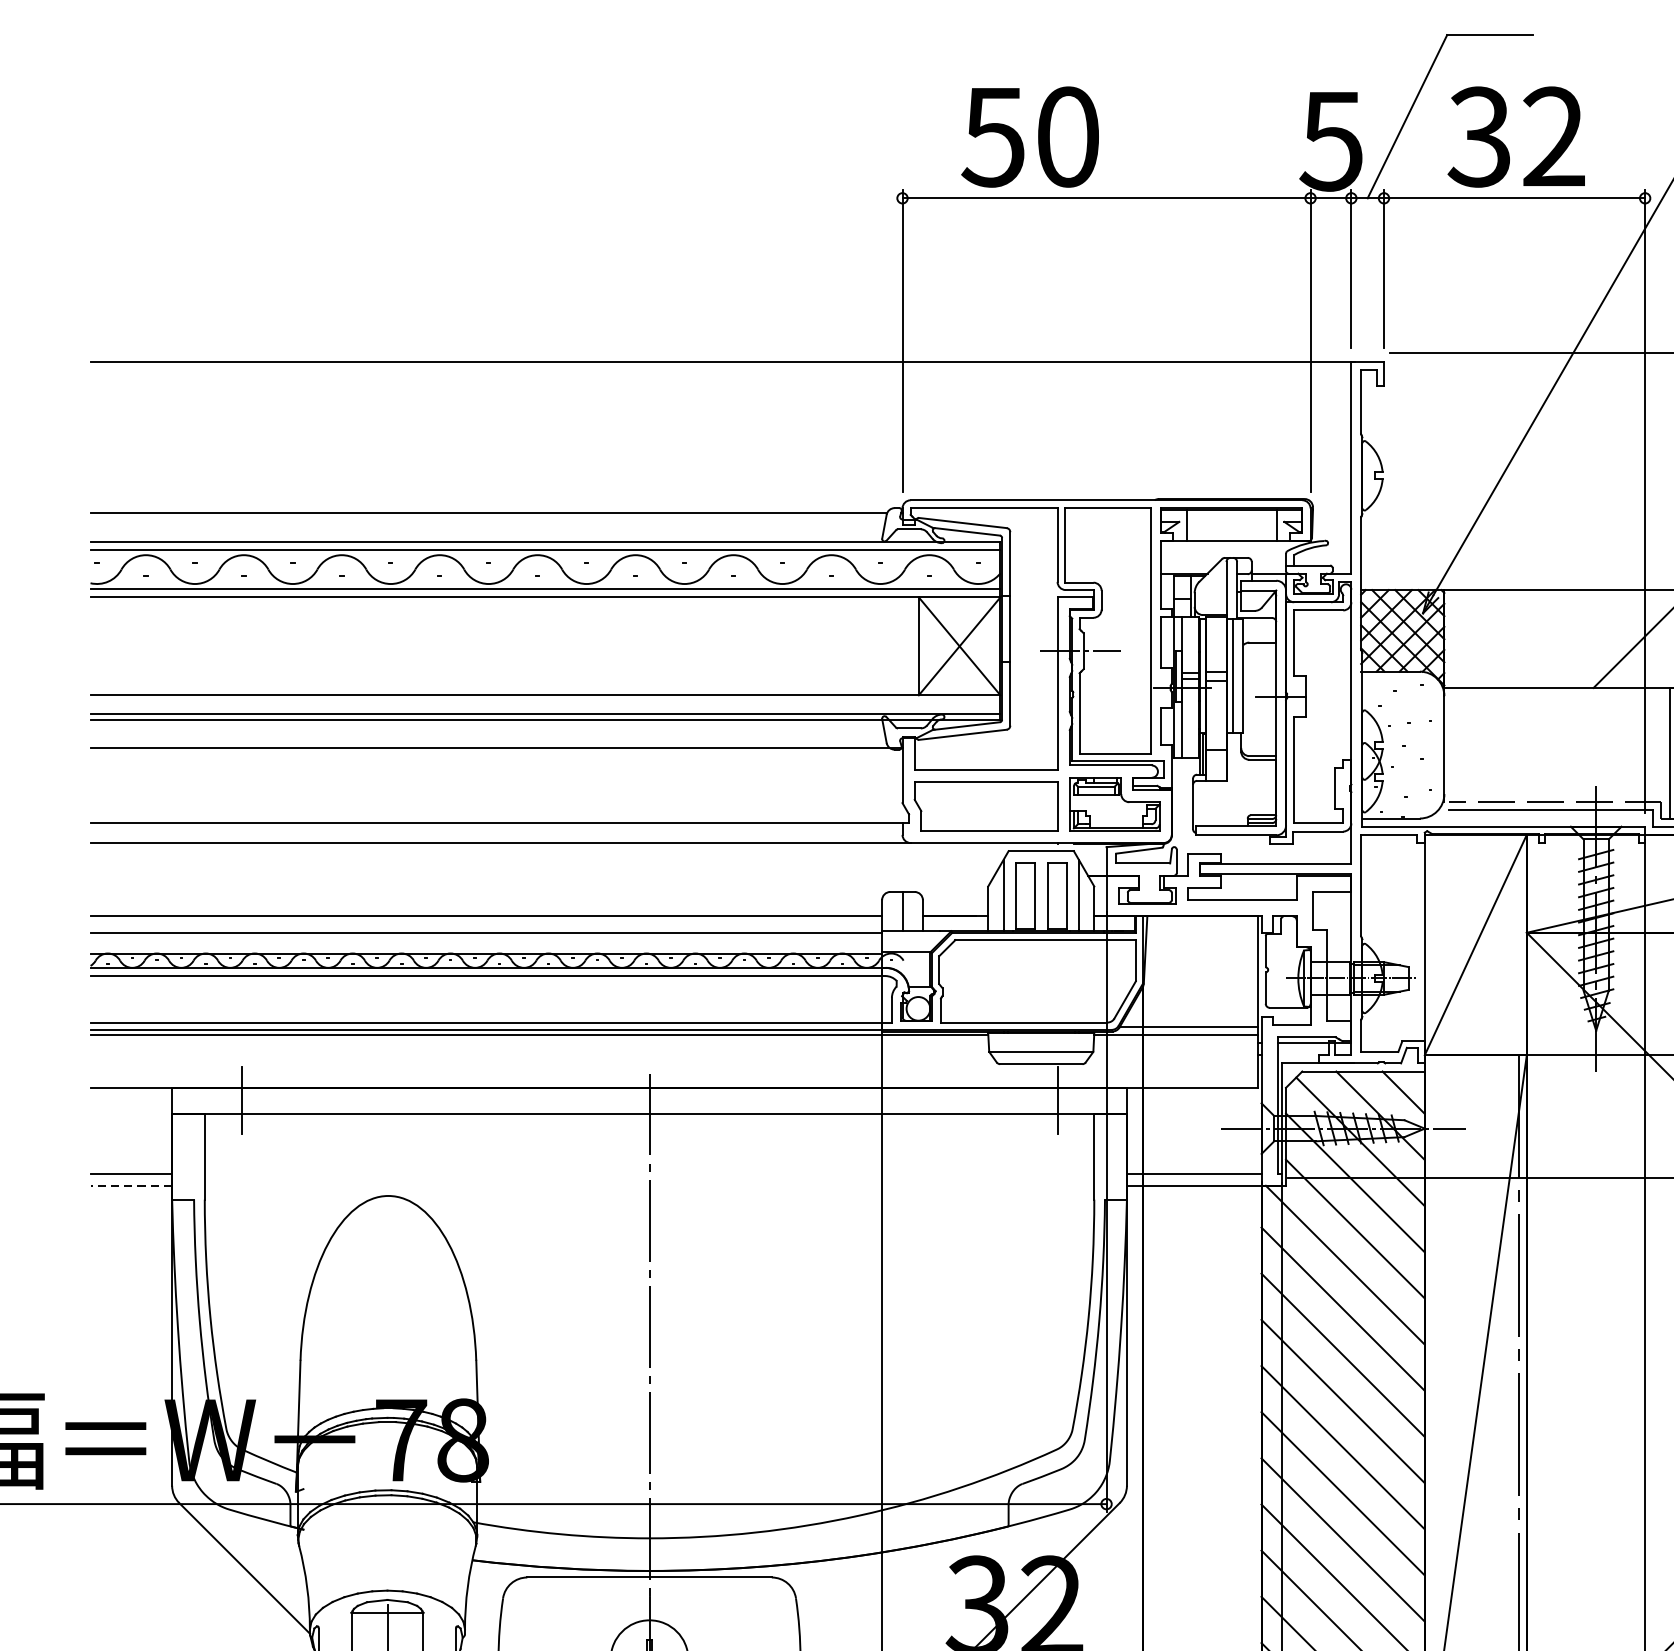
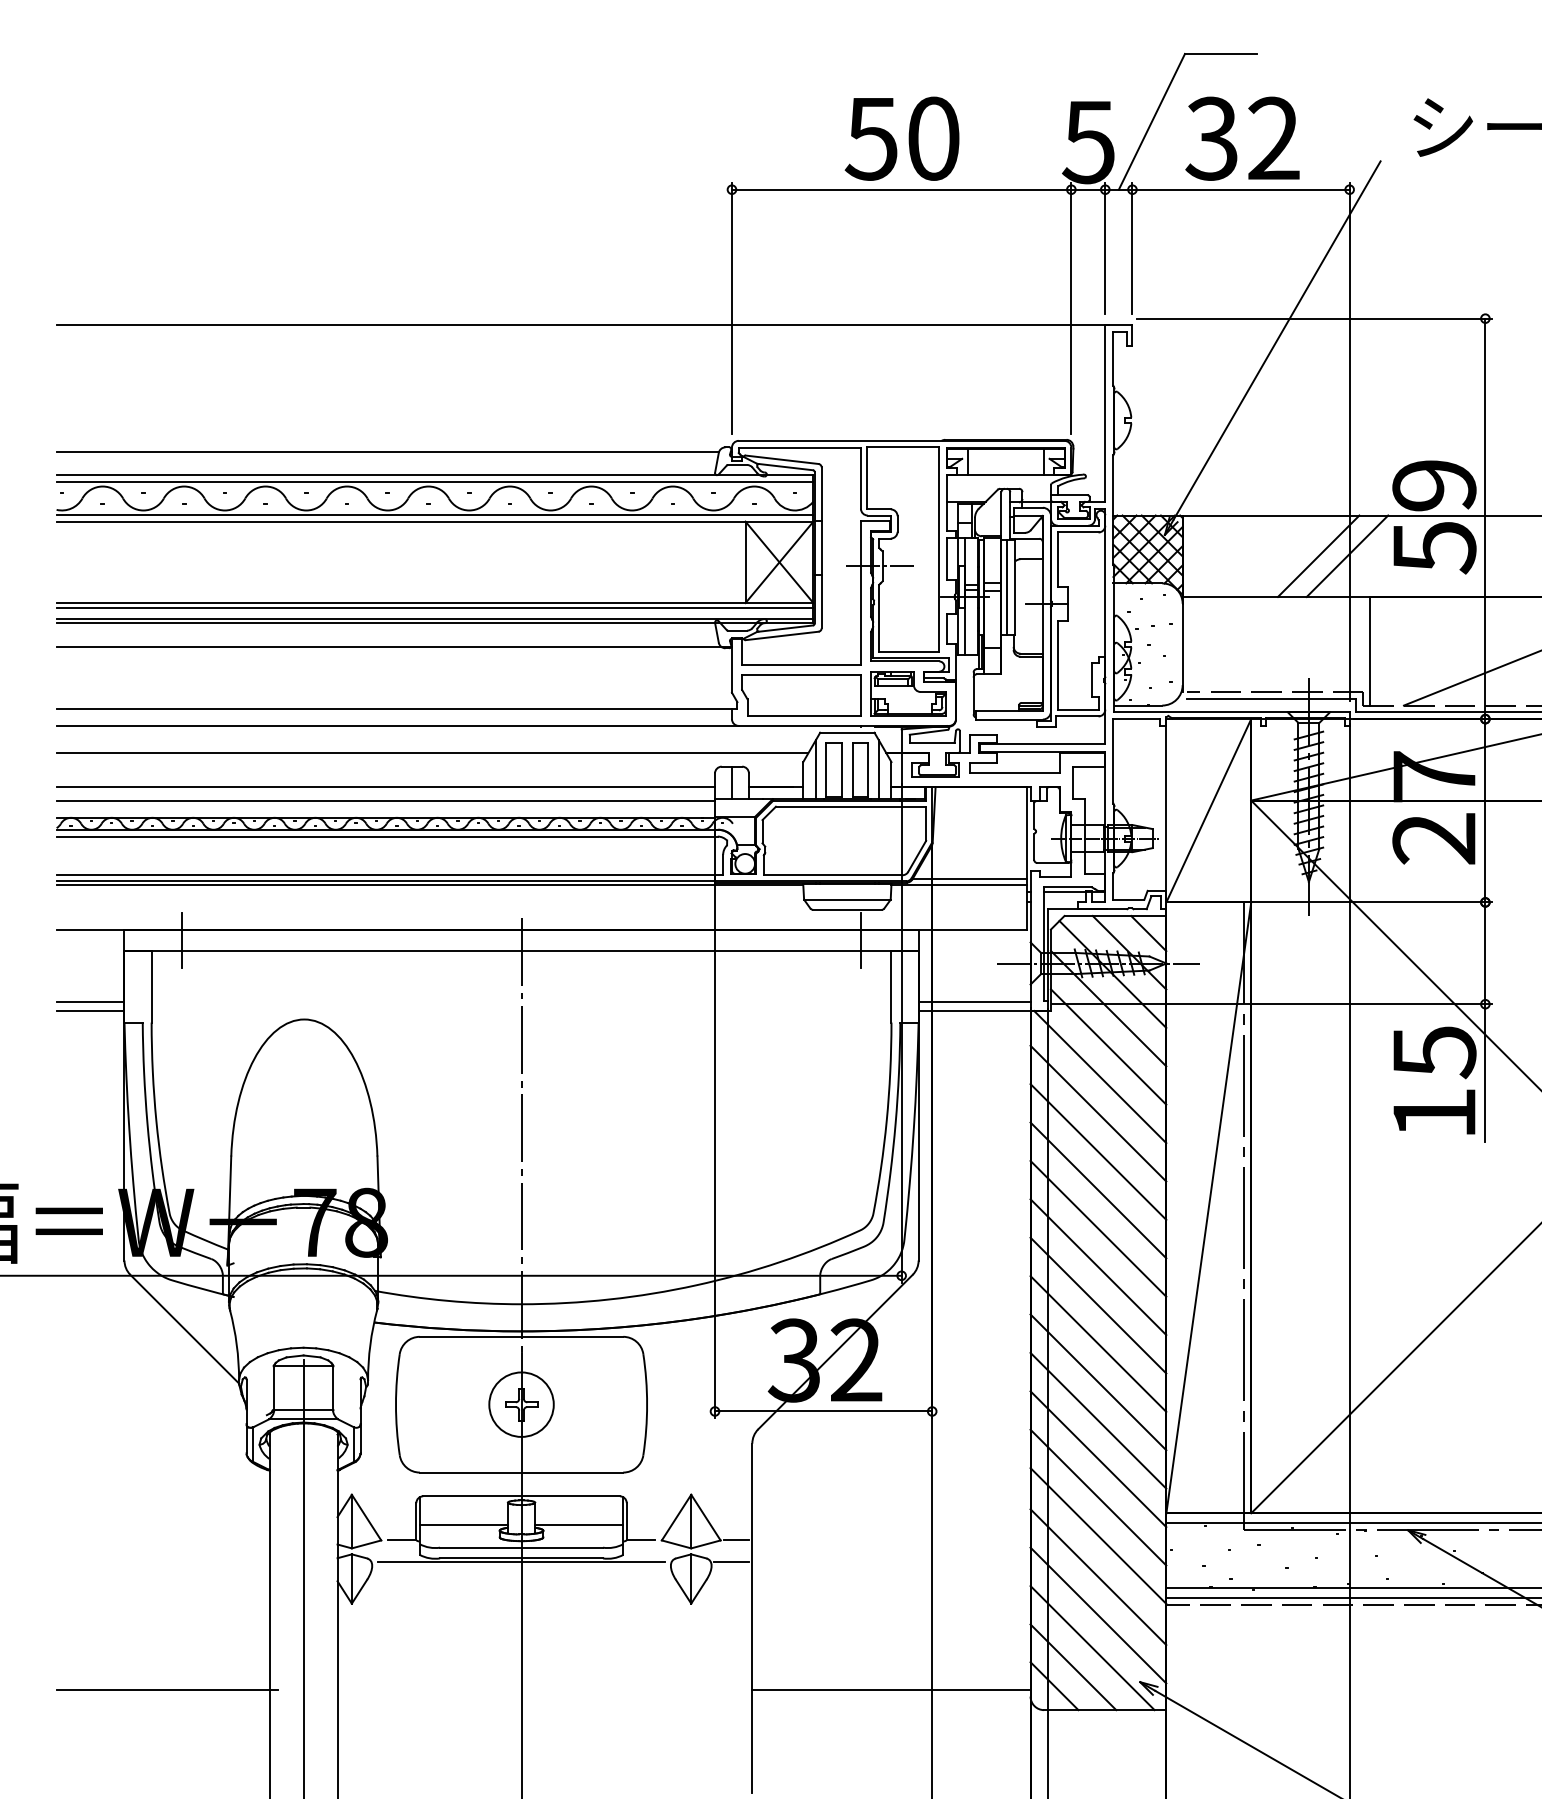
text: (1029, 136) -> (901, 138), moved
line: (1607, 638) -> (1318, 555), added
line: (544, 700) -> (434, 607), added
line: (542, 876) -> (432, 753), added
line: (131, 1186) -> (90, 1011), dashed -> solid

